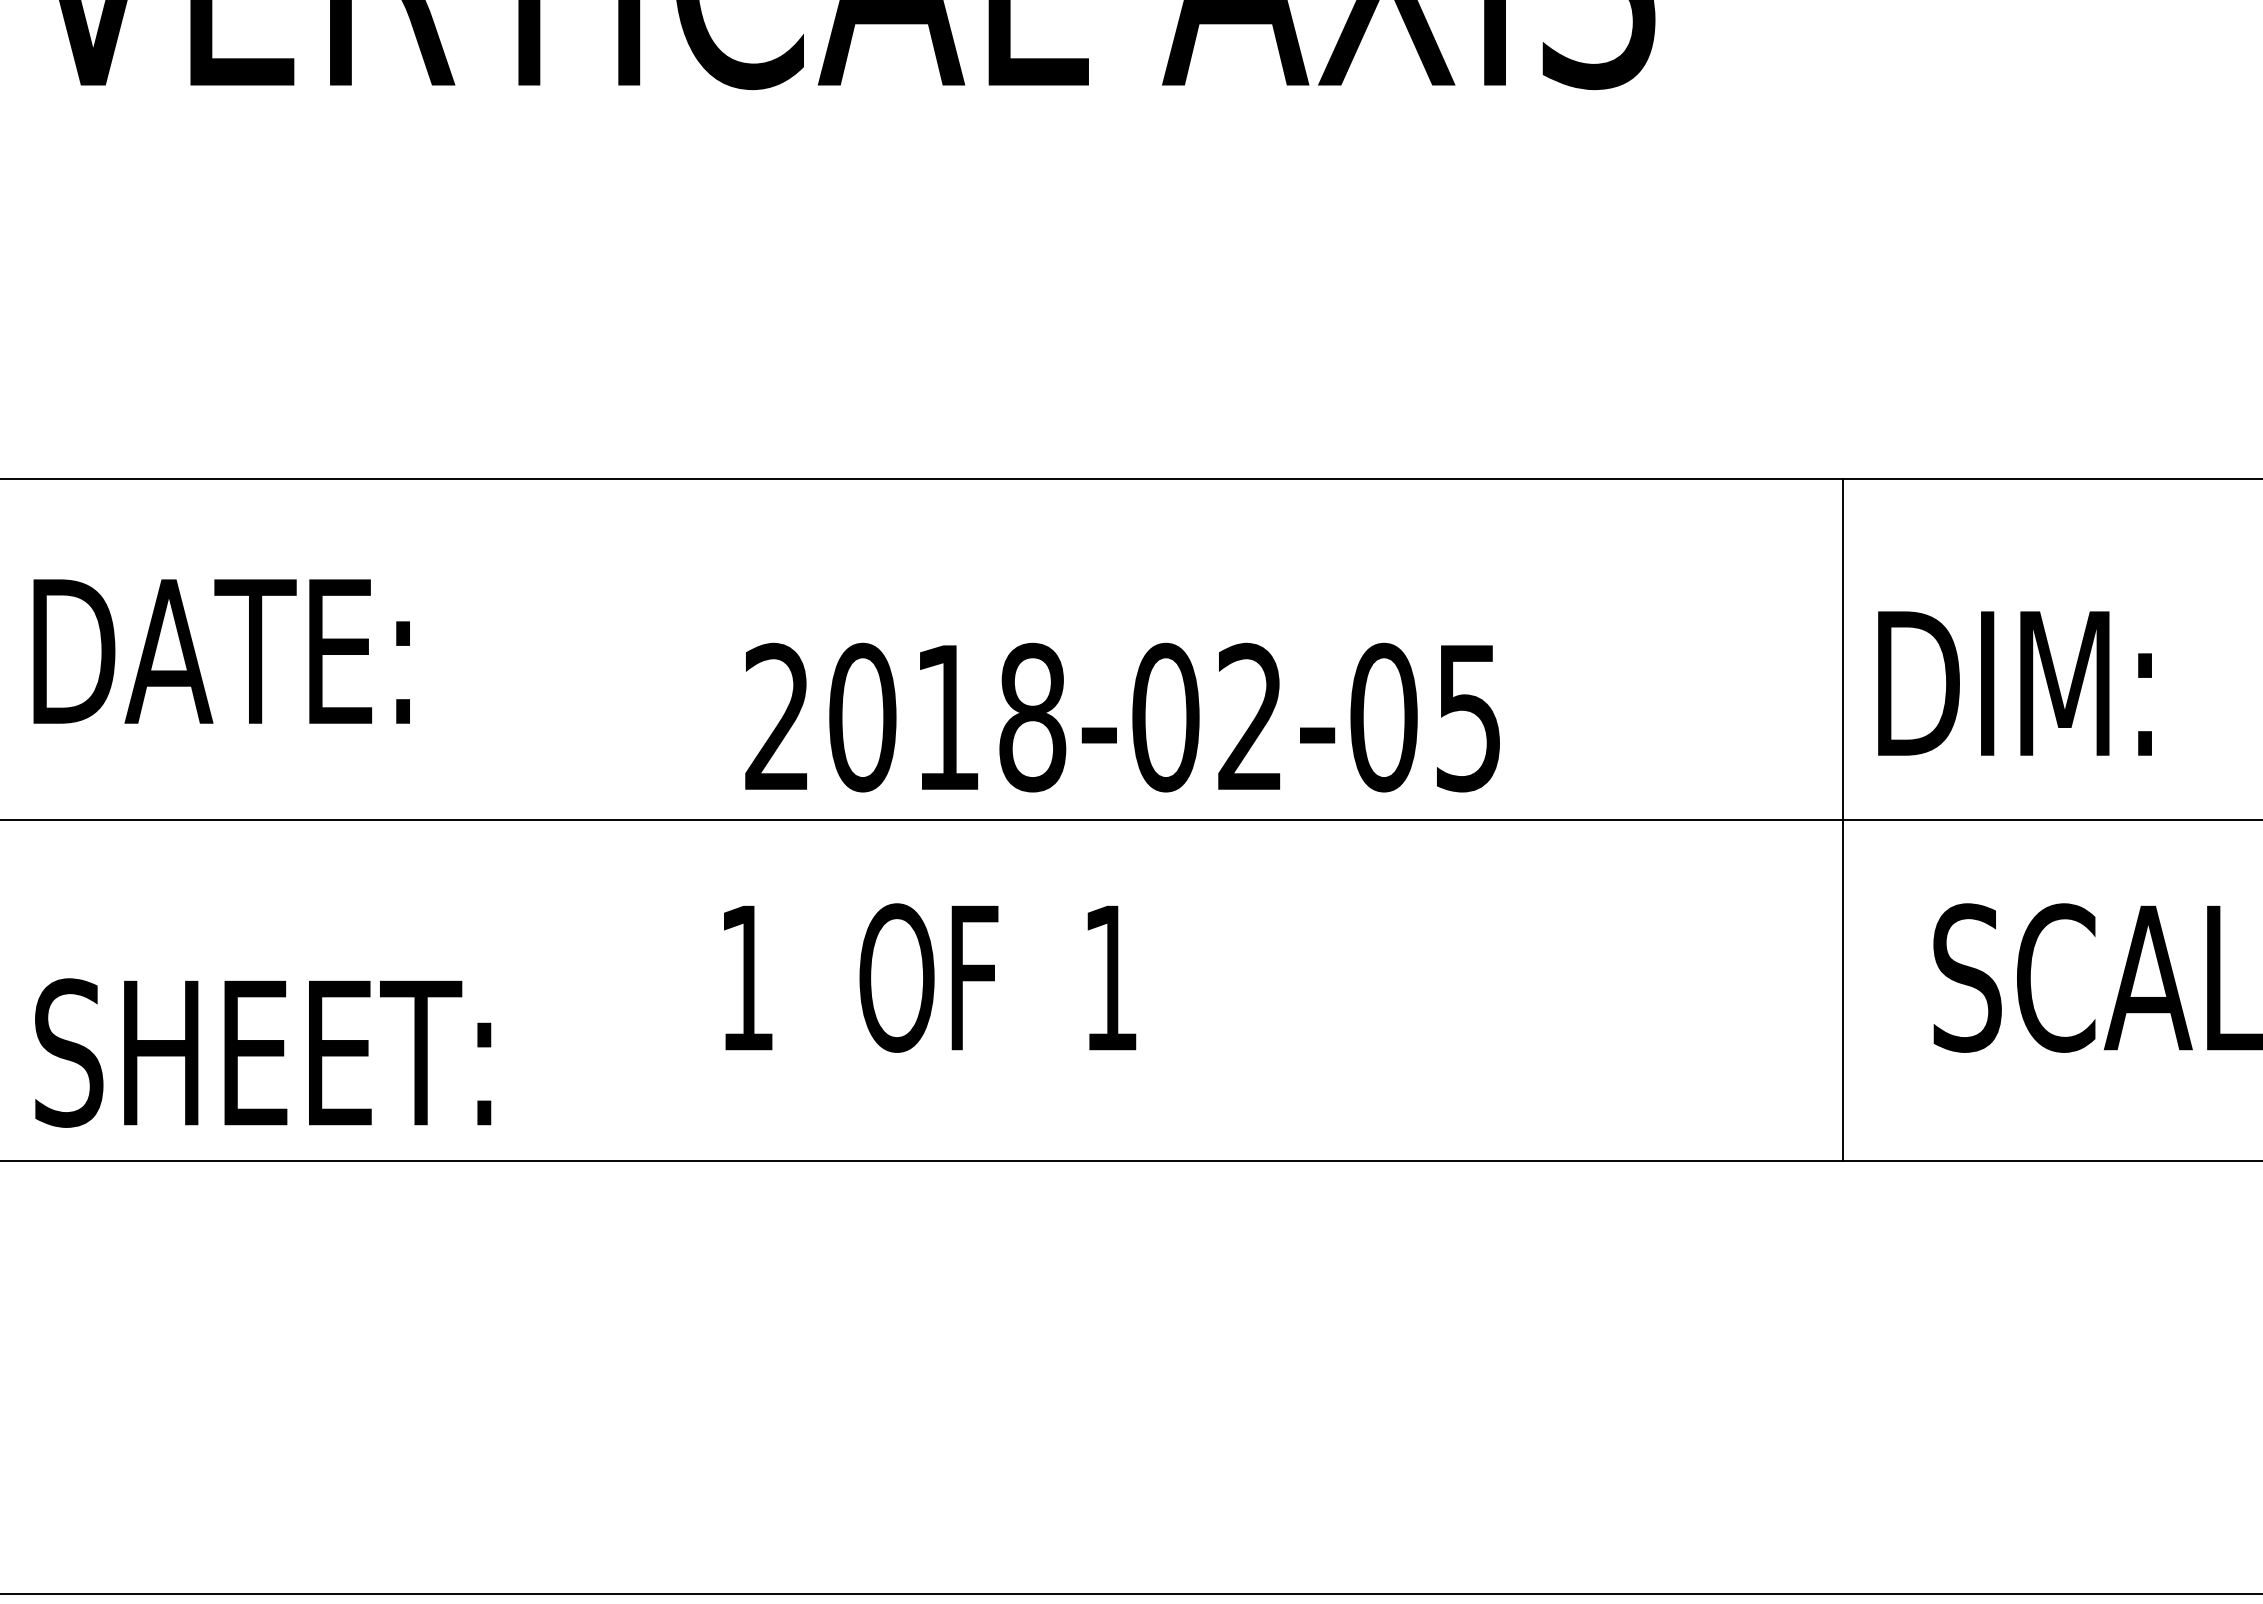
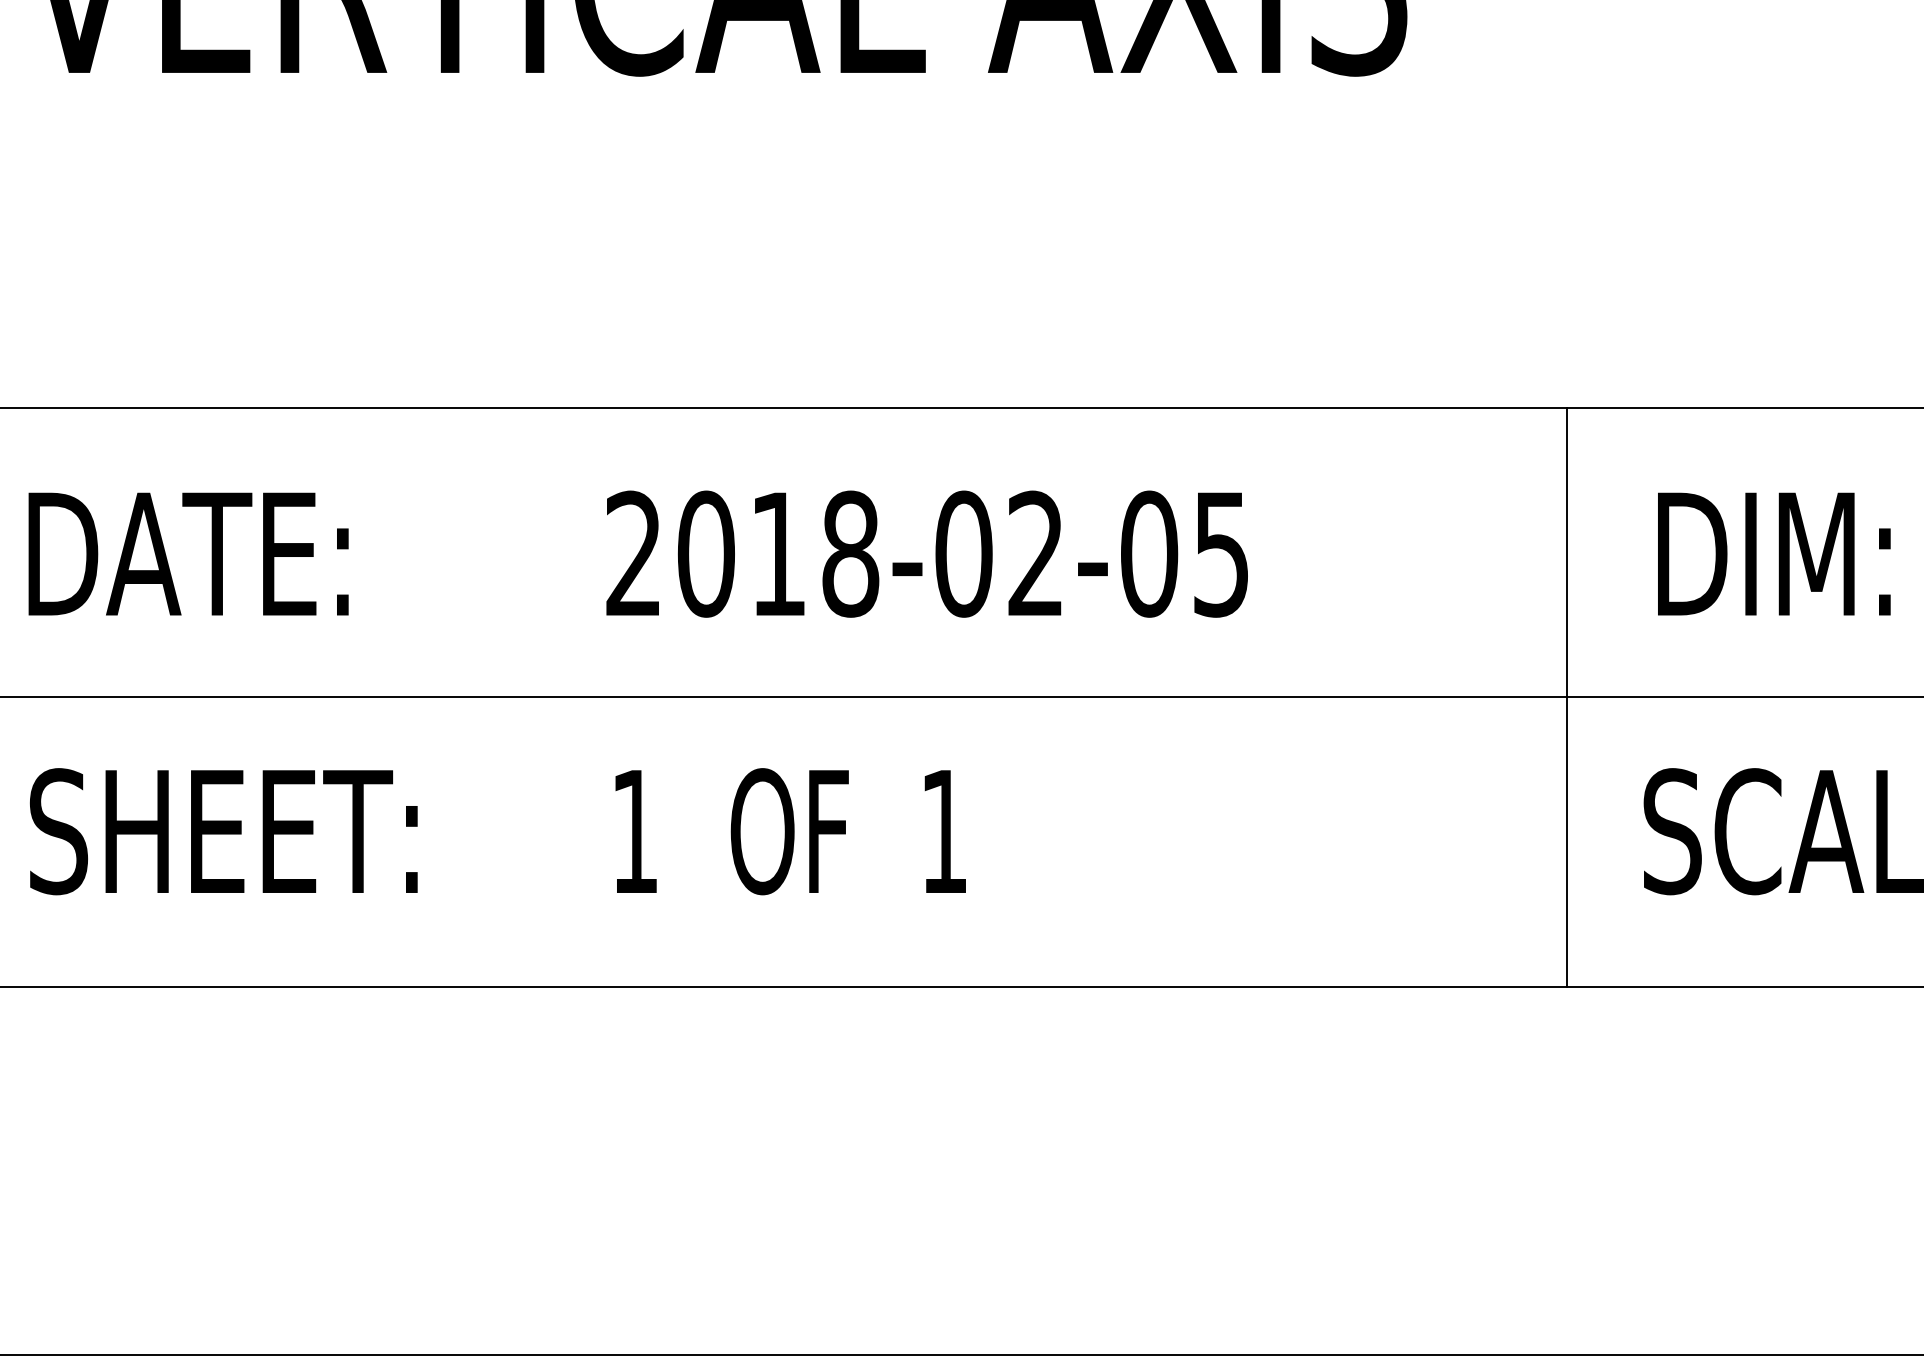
text: (2014, 683) -> (1773, 554), moved
text: (1122, 717) -> (927, 554), moved
text: (263, 1052) -> (224, 831), moved

